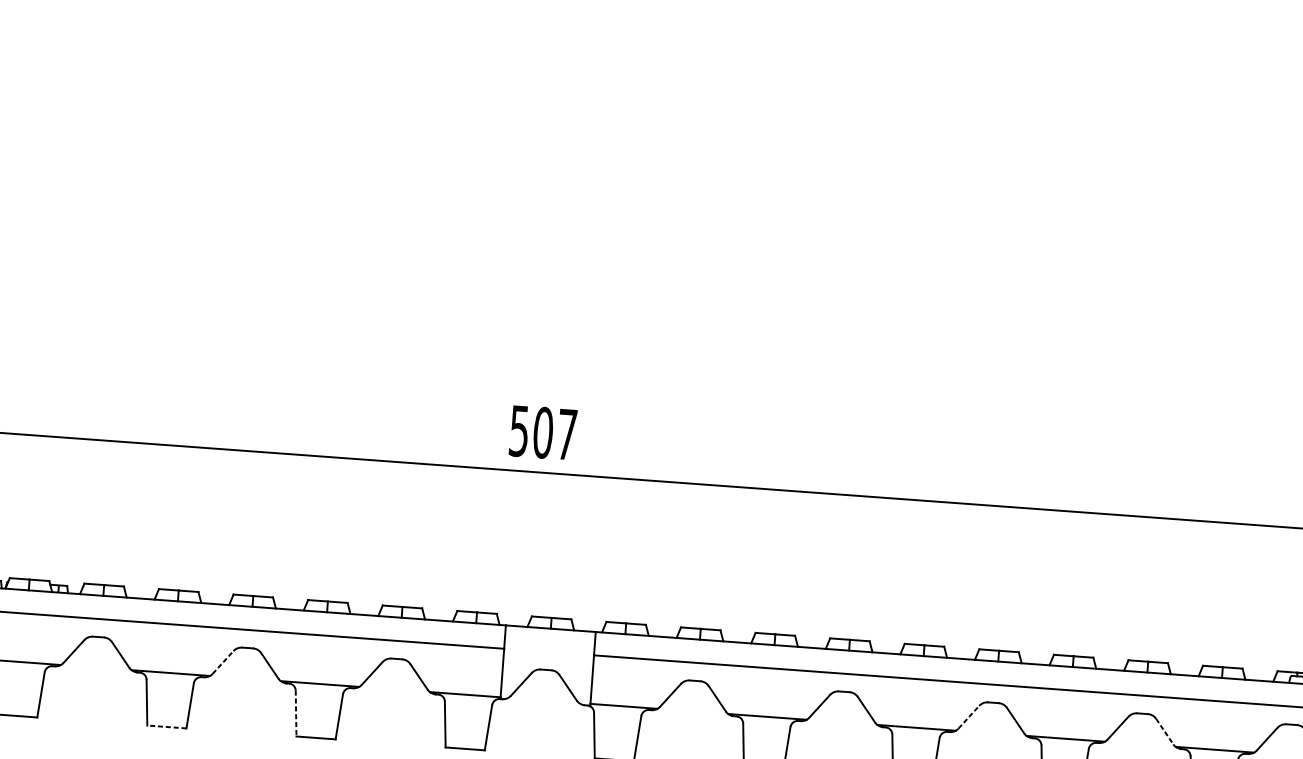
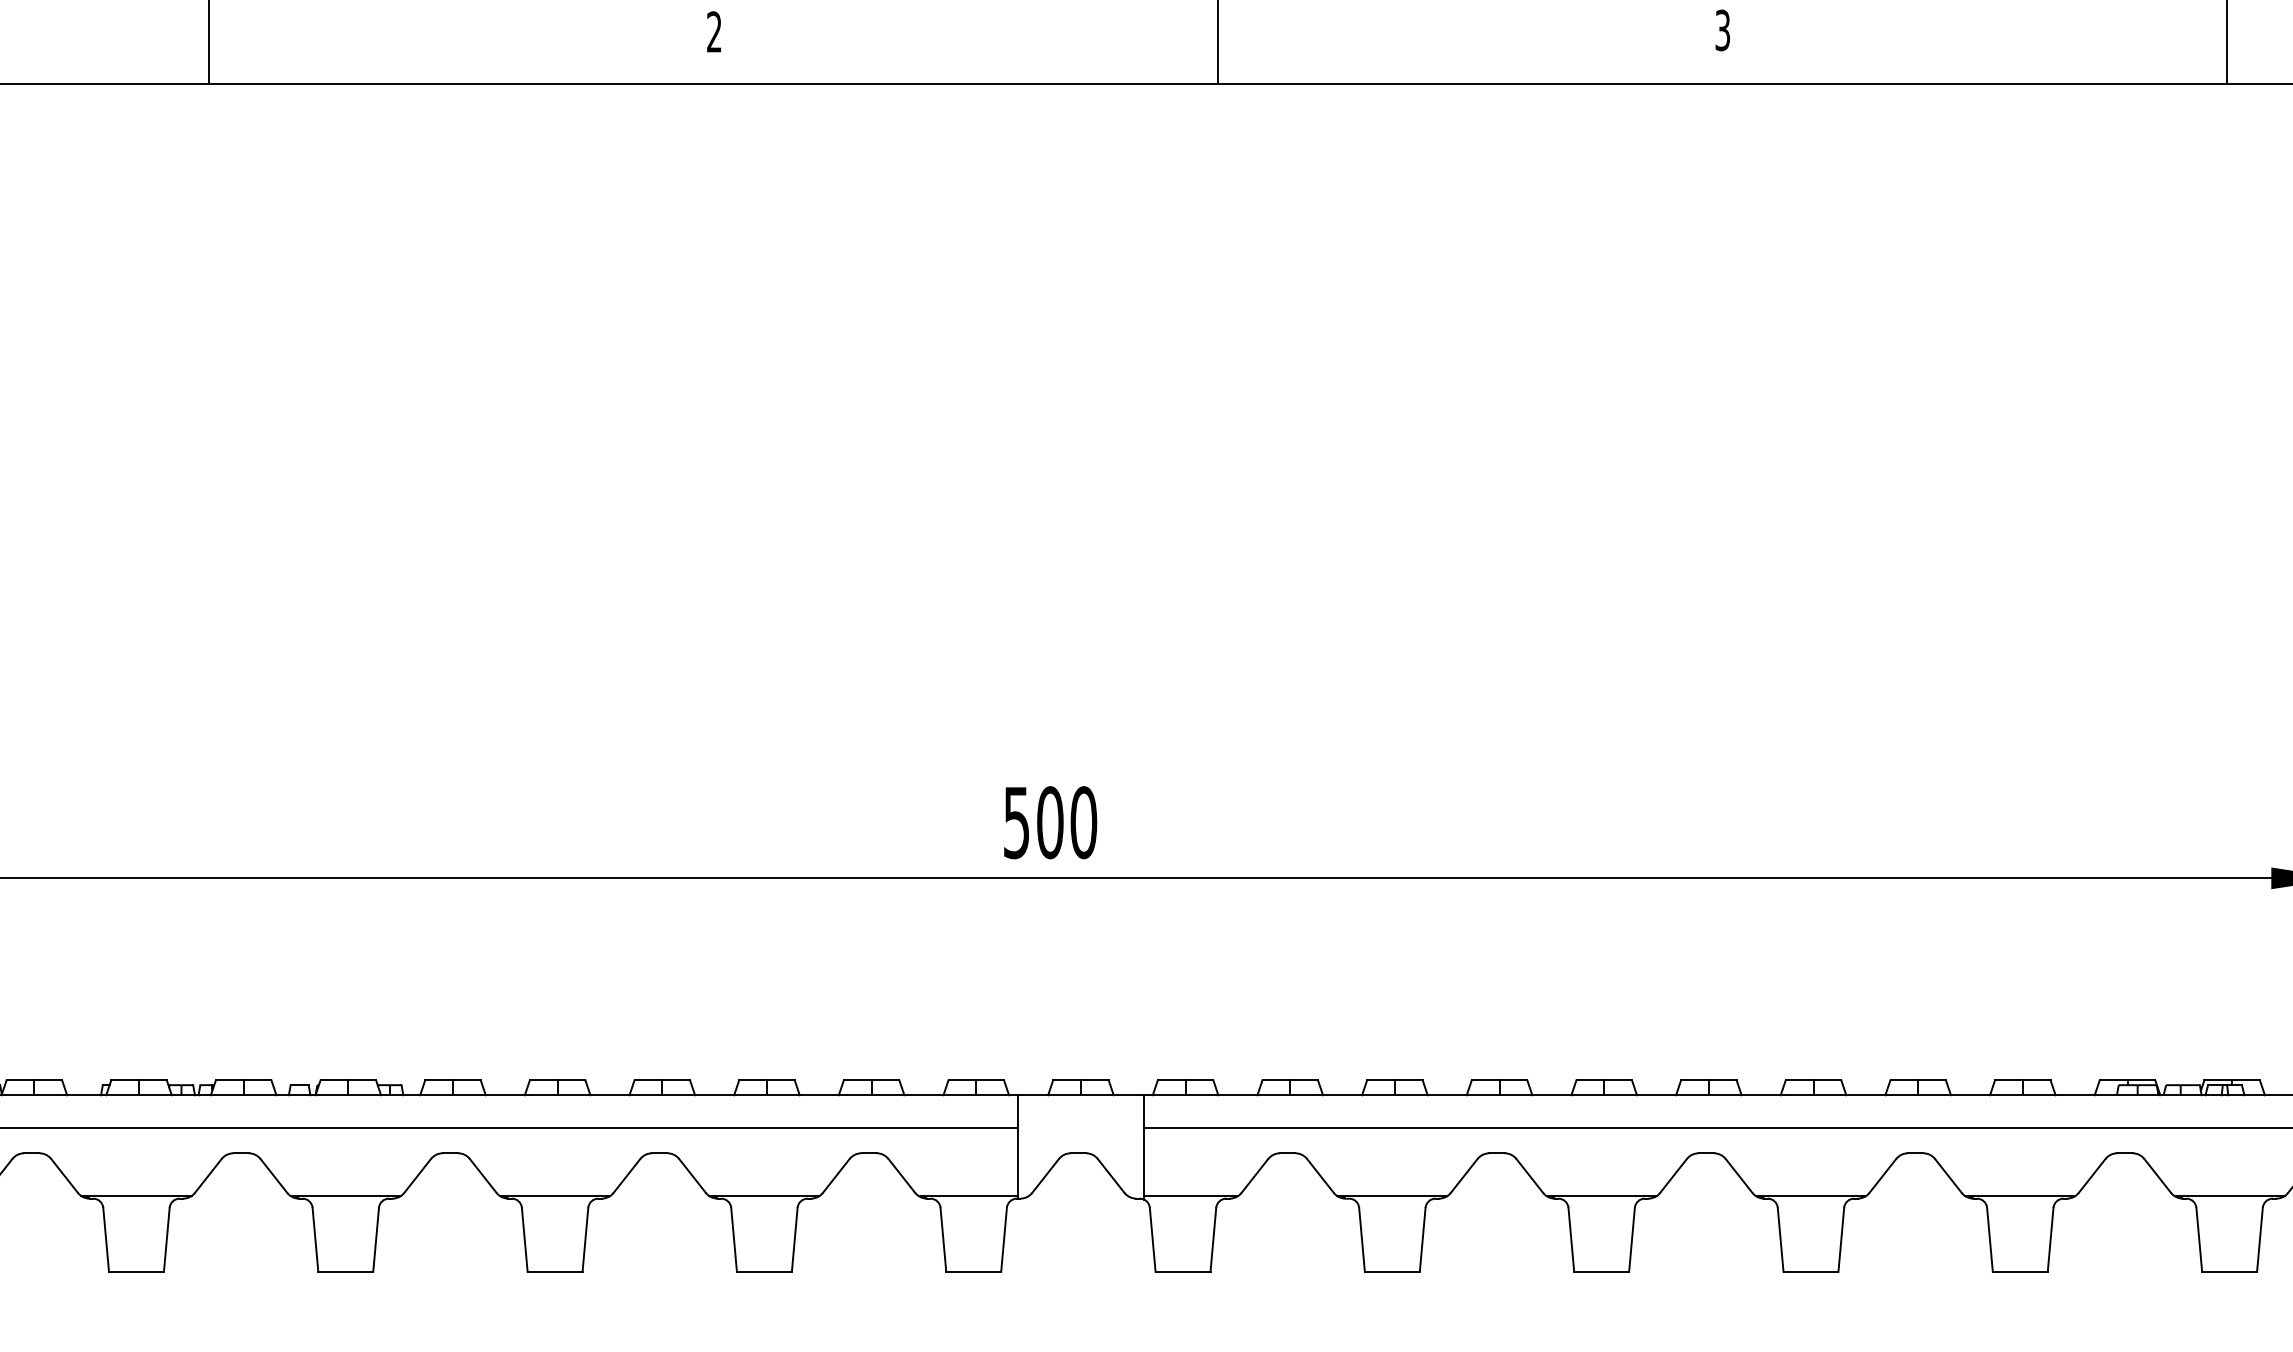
text: (566, 434) -> (1083, 822), 507 -> 500
line: (222, 662) -> (626, 1175), dashed -> solid
line: (296, 714) -> (734, 1240), dashed -> solid
line: (968, 716) -> (1673, 1175), dashed -> solid
line: (166, 726) -> (554, 1271), dashed -> solid
line: (1164, 731) -> (1948, 1175), dashed -> solid

